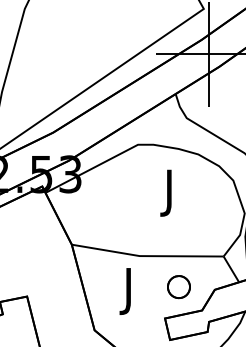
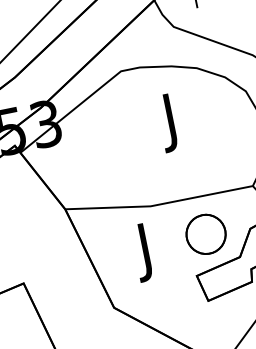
part: (178, 286) -> (205, 233), size x1.43

